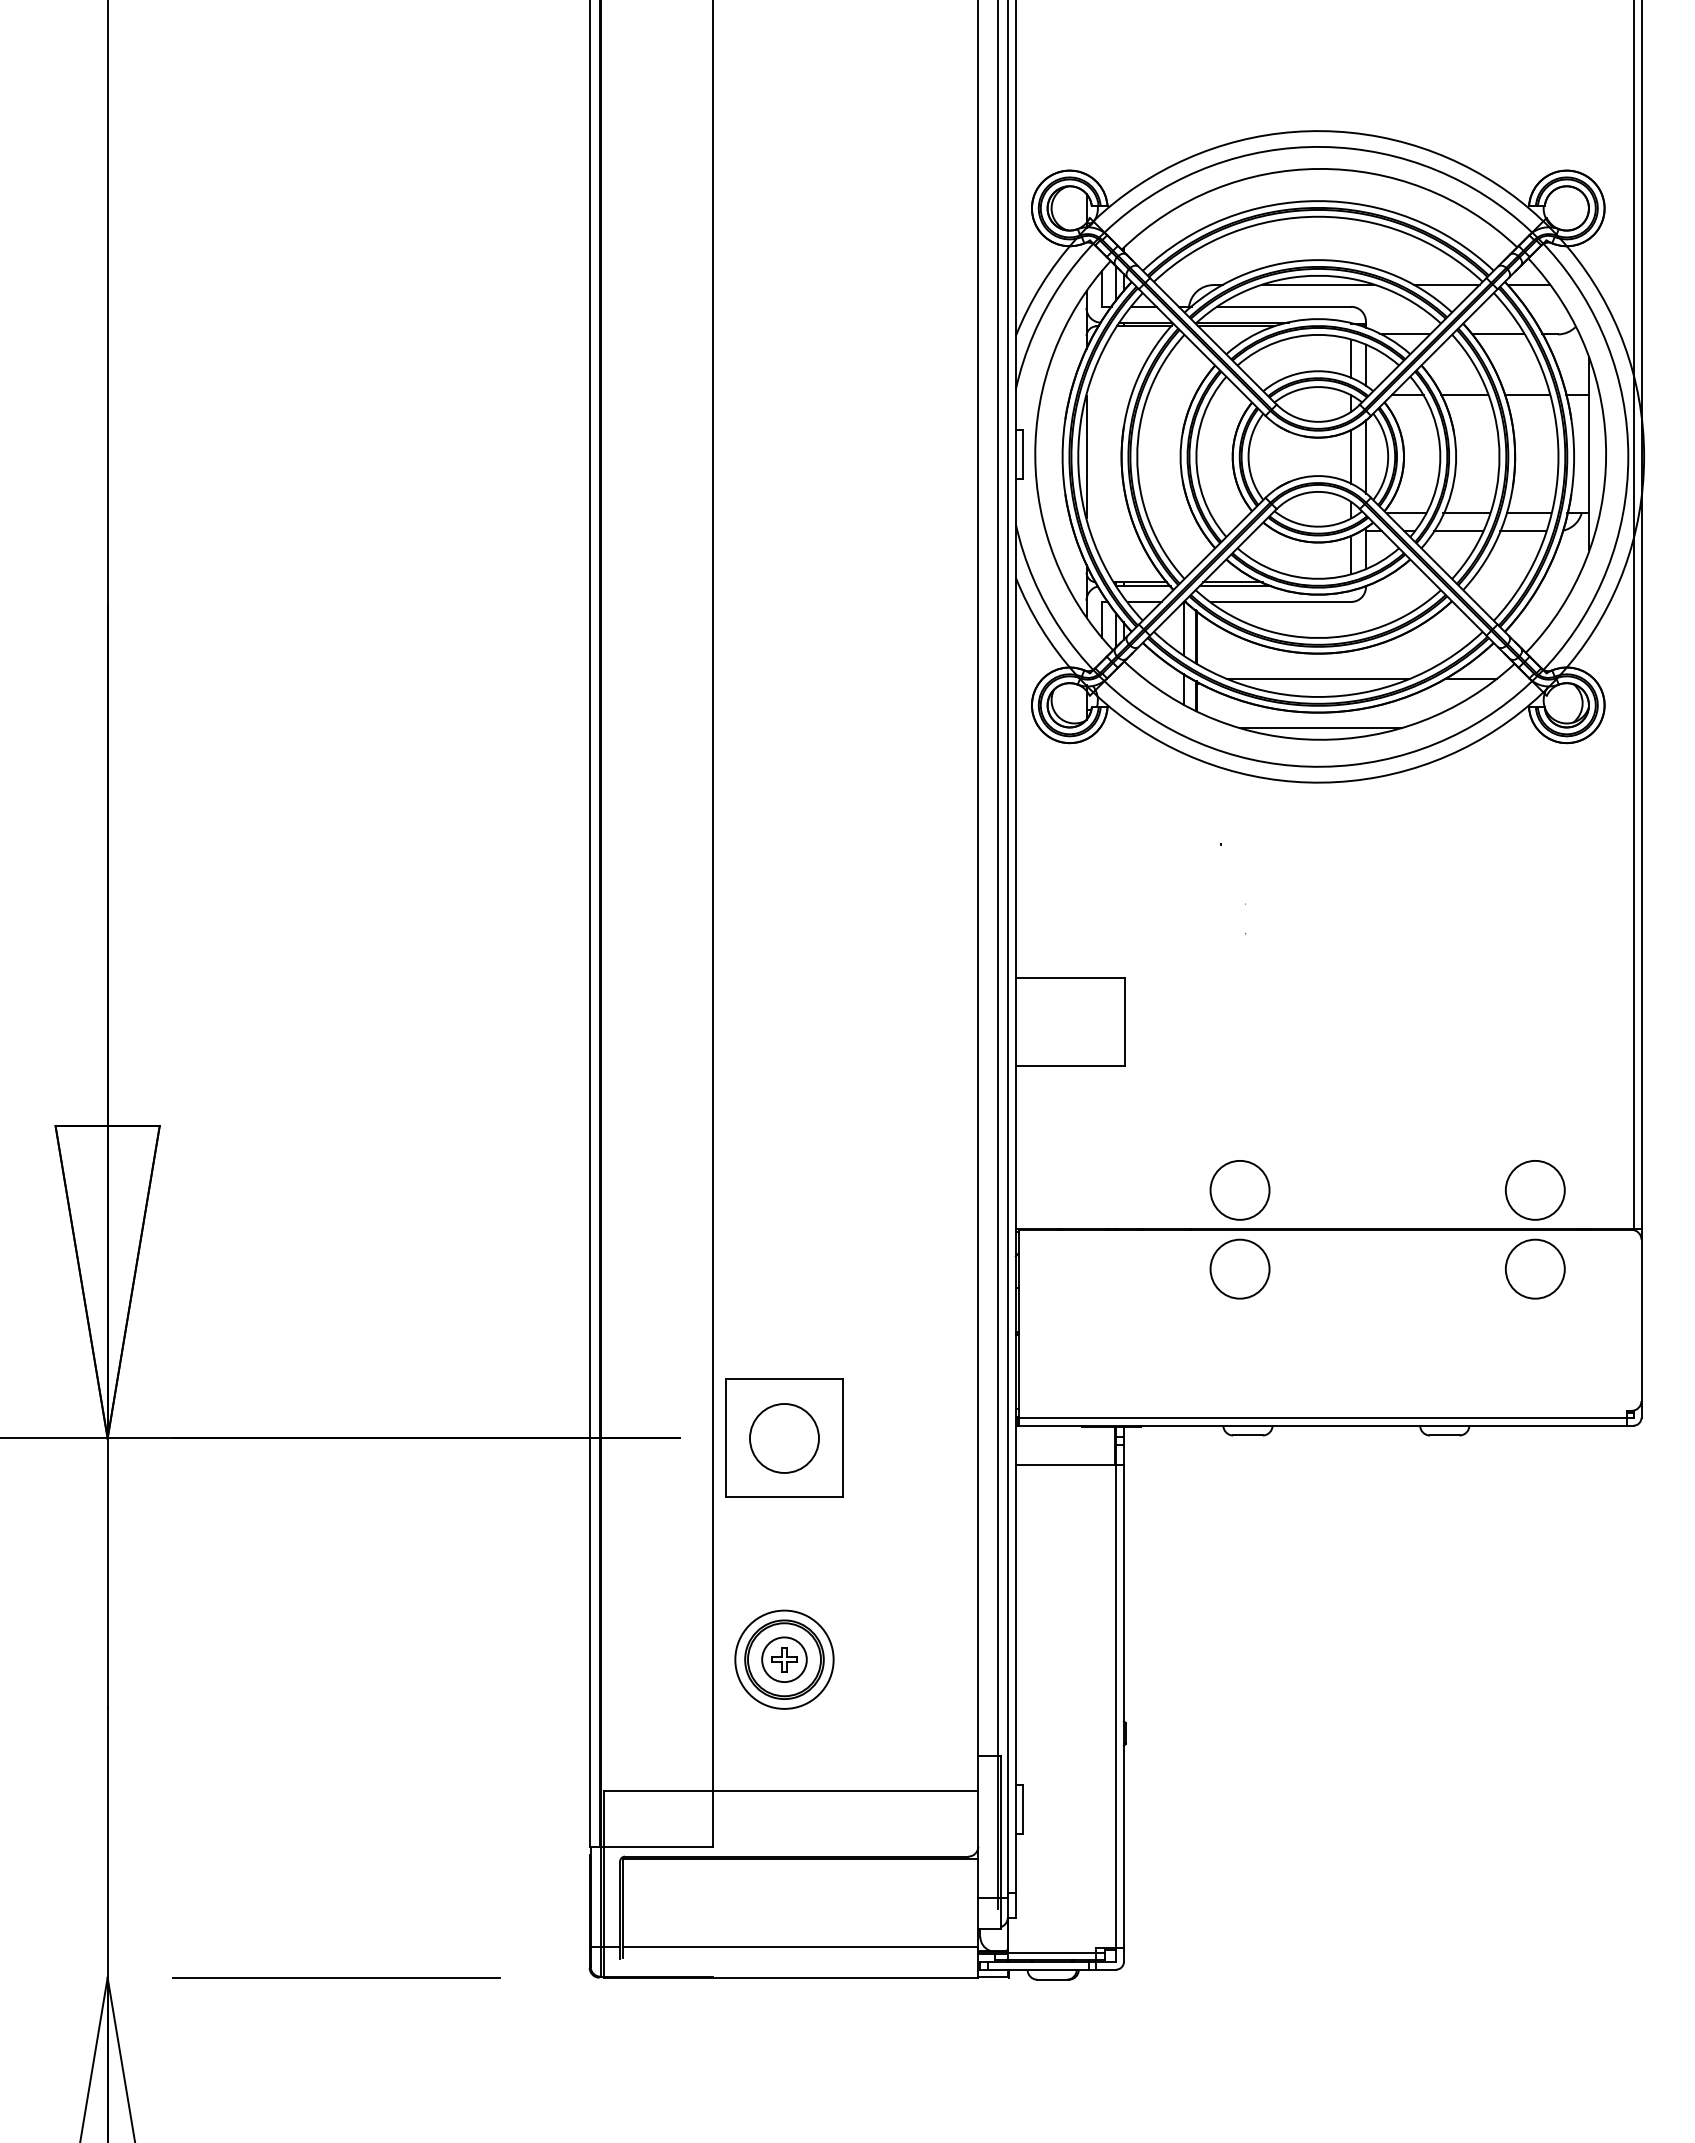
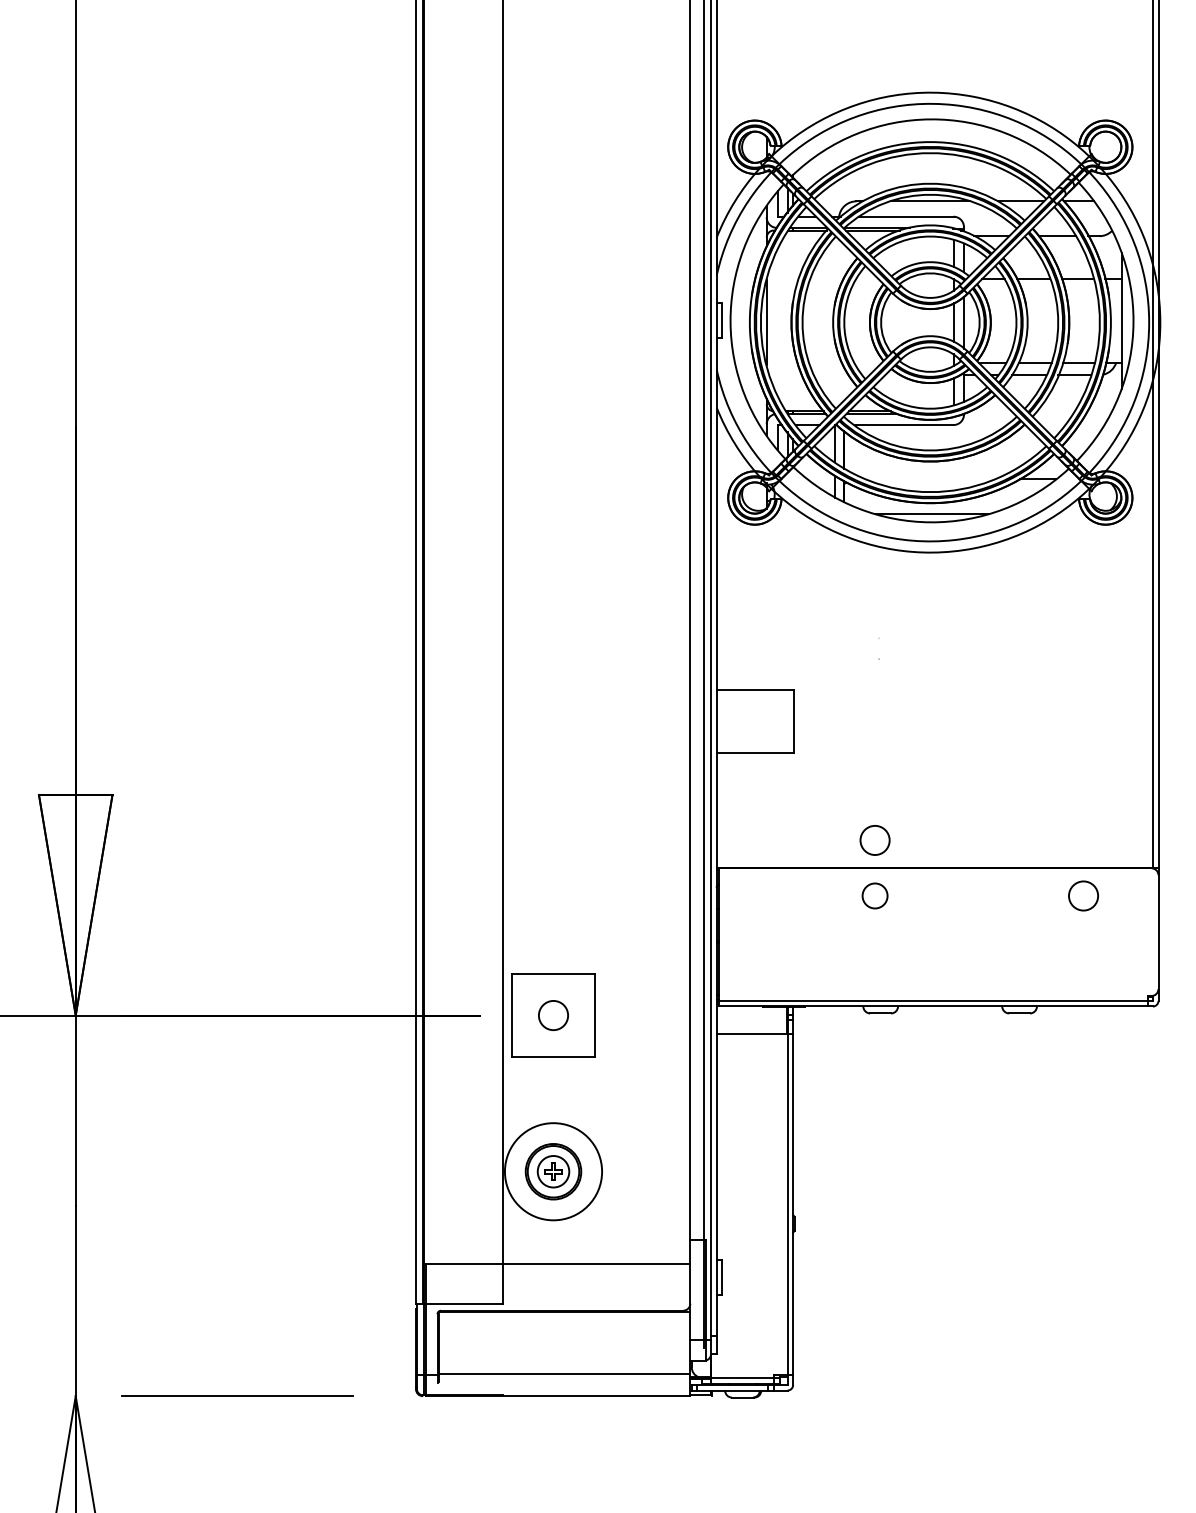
line: (1318, 678) -> (930, 479), removed
circle: (1239, 1190) -> (874, 840), size x0.7
circle: (1535, 1190) -> (1083, 840), removed
circle: (1239, 1268) -> (874, 895), size x0.6
circle: (1535, 1268) -> (1083, 895), size x0.7
circle: (784, 1437) -> (553, 1014), size x0.6
circle: (784, 1659) -> (553, 1171), size x1.4

